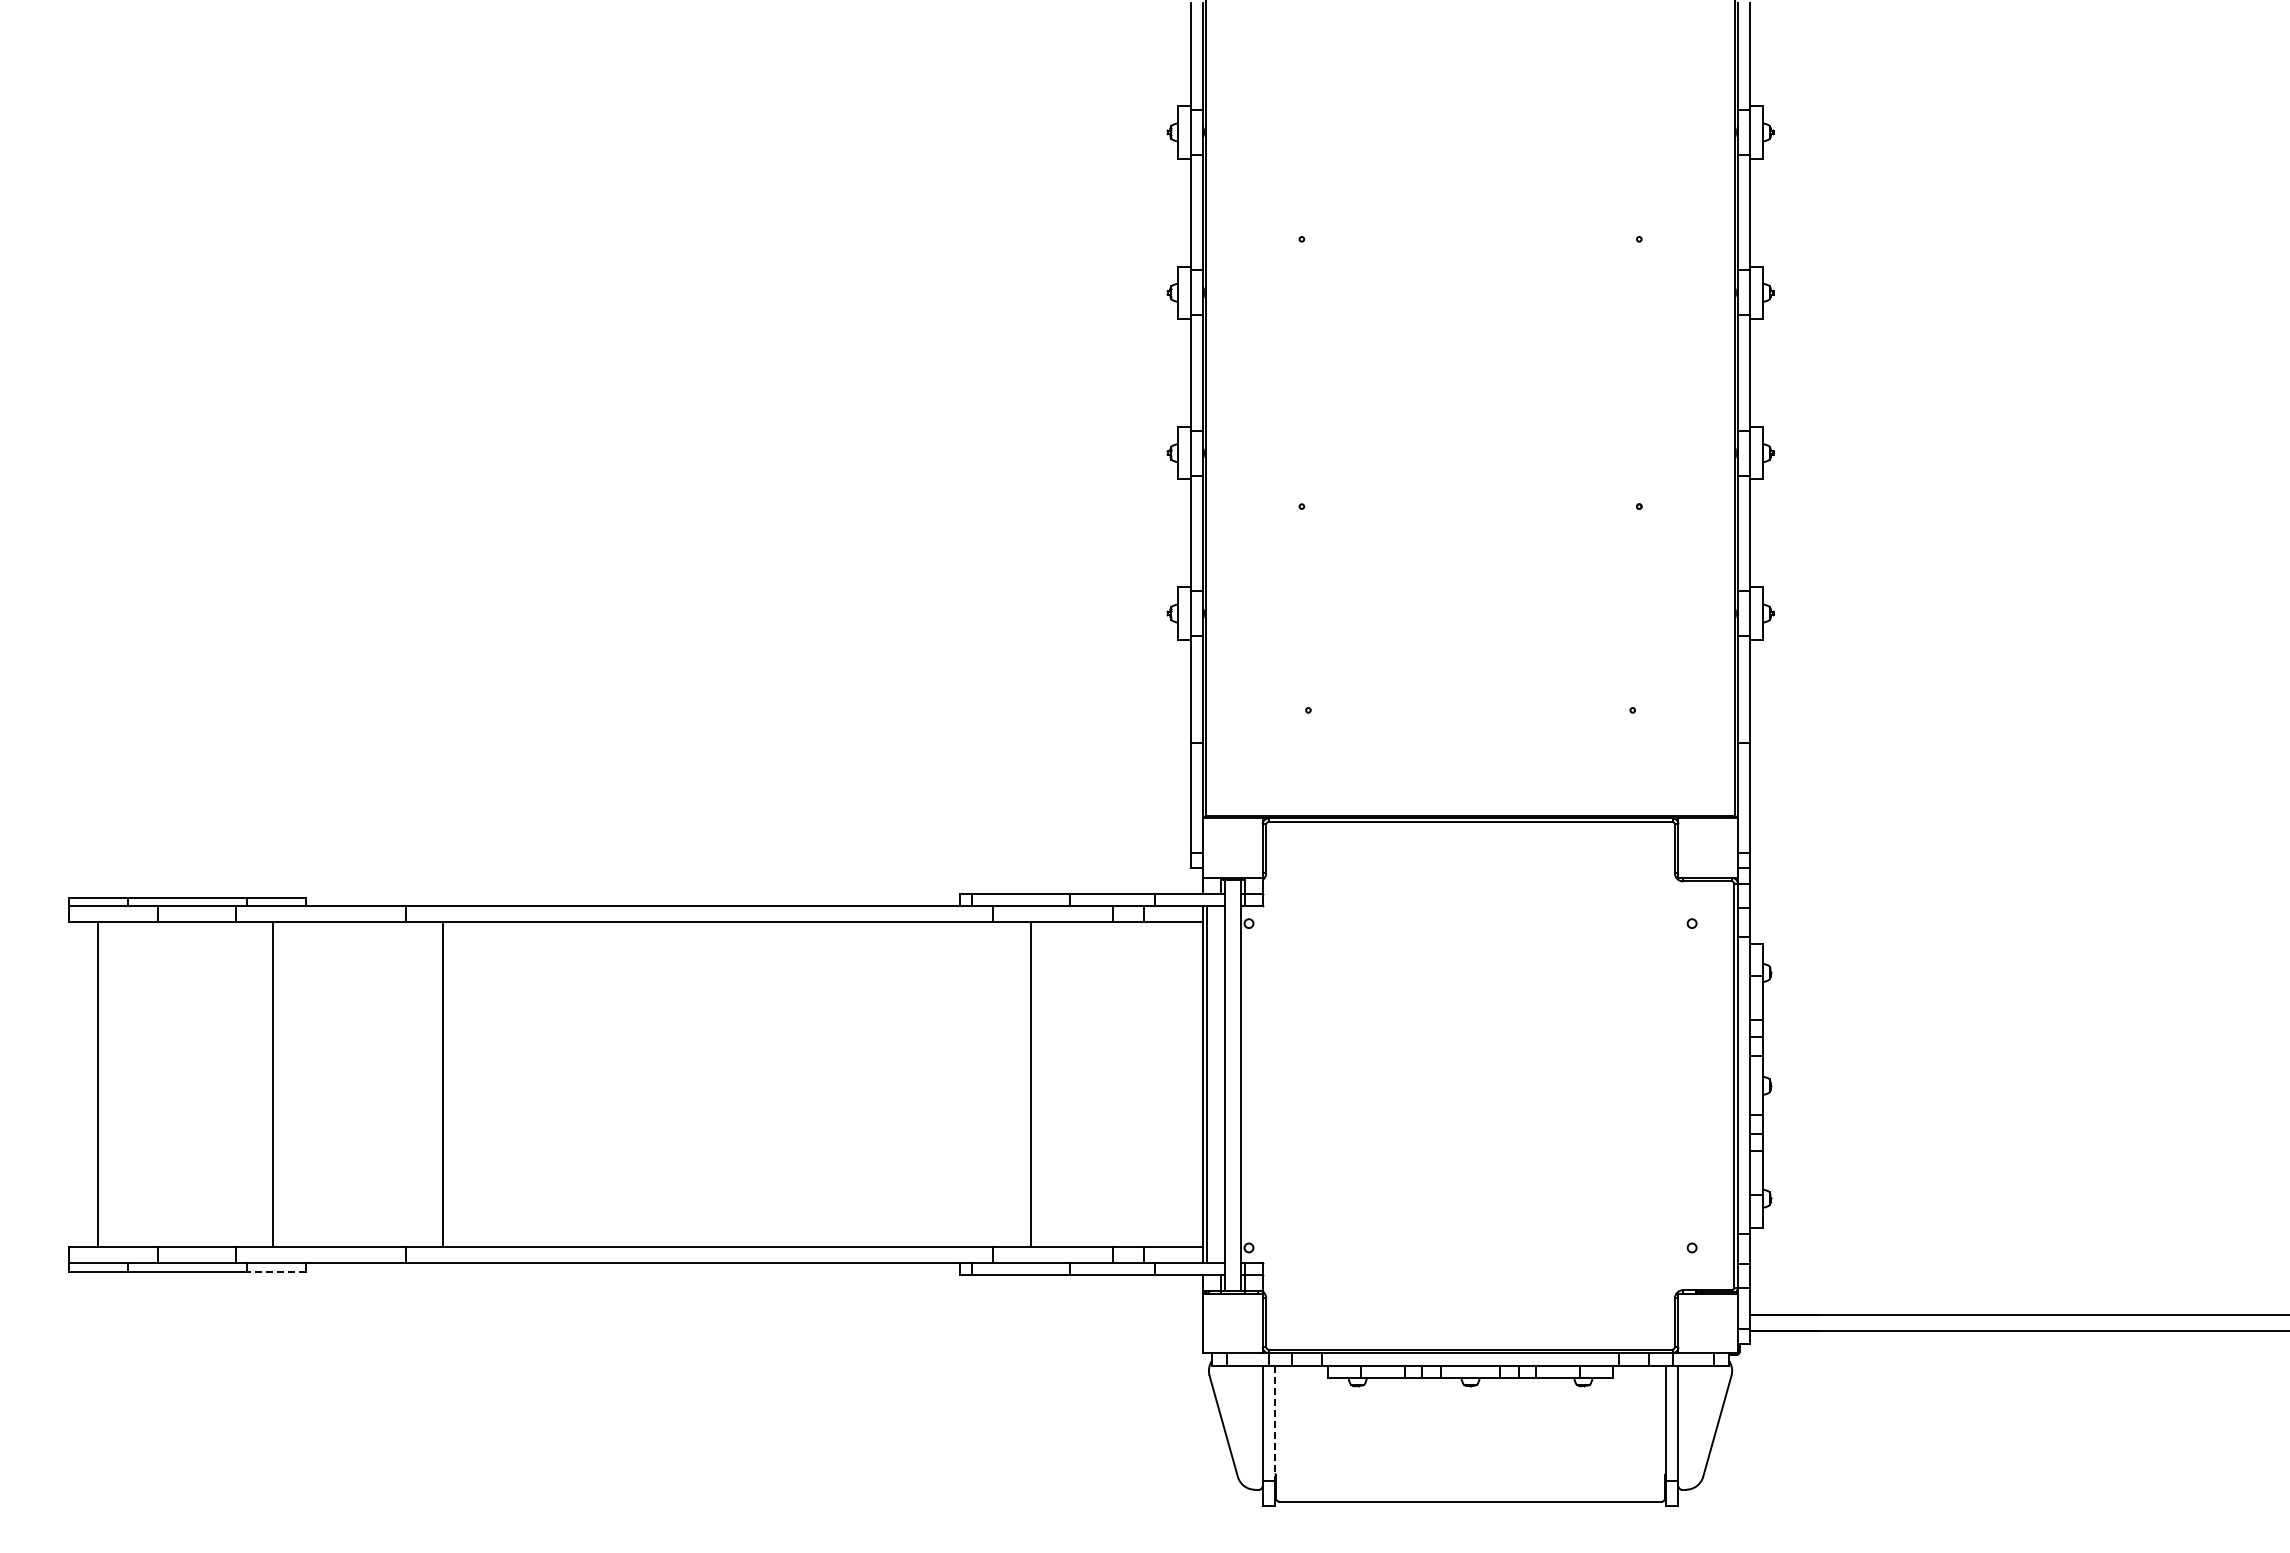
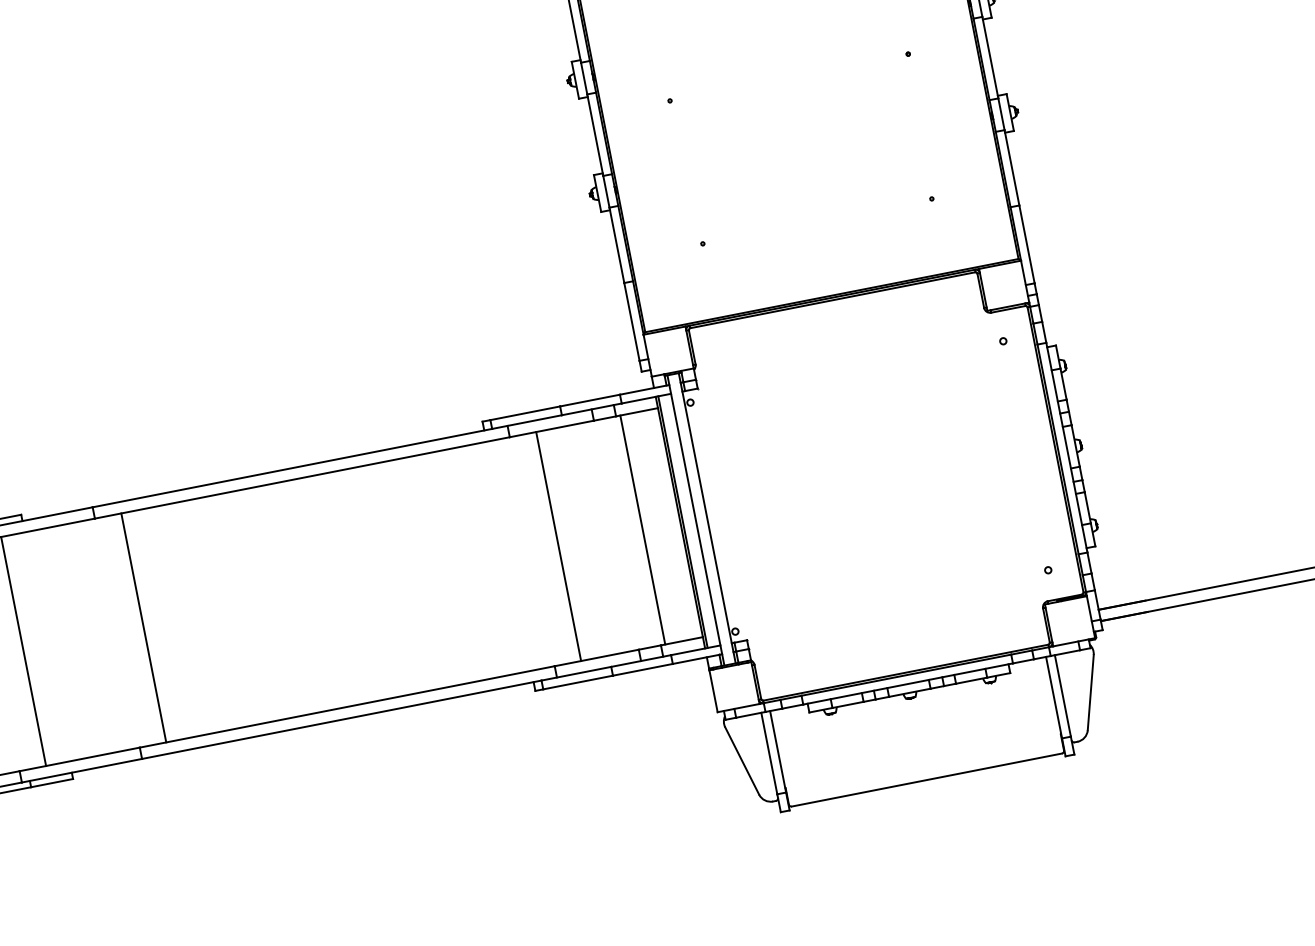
line: (1149, 1084) -> (642, 530), added
line: (276, 1271) -> (52, 782), dashed -> solid
line: (1275, 1423) -> (778, 751), dashed -> solid

